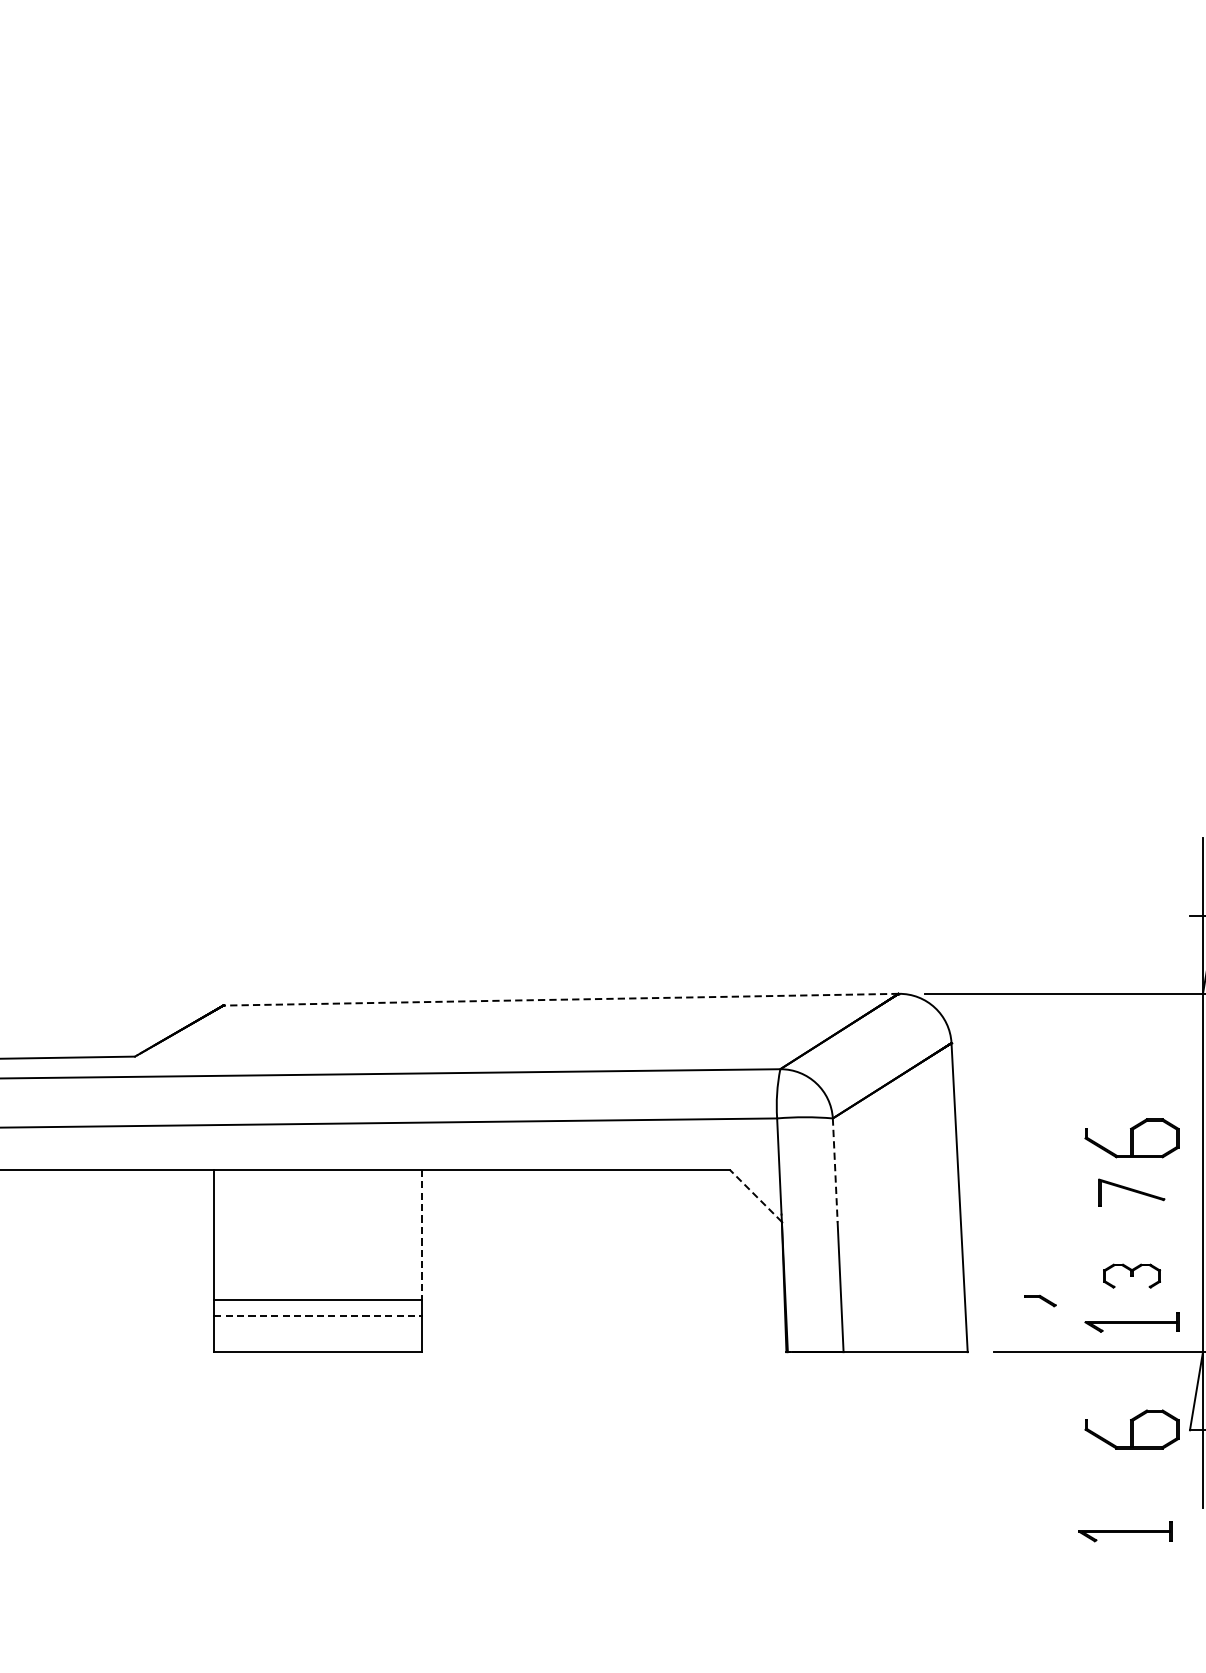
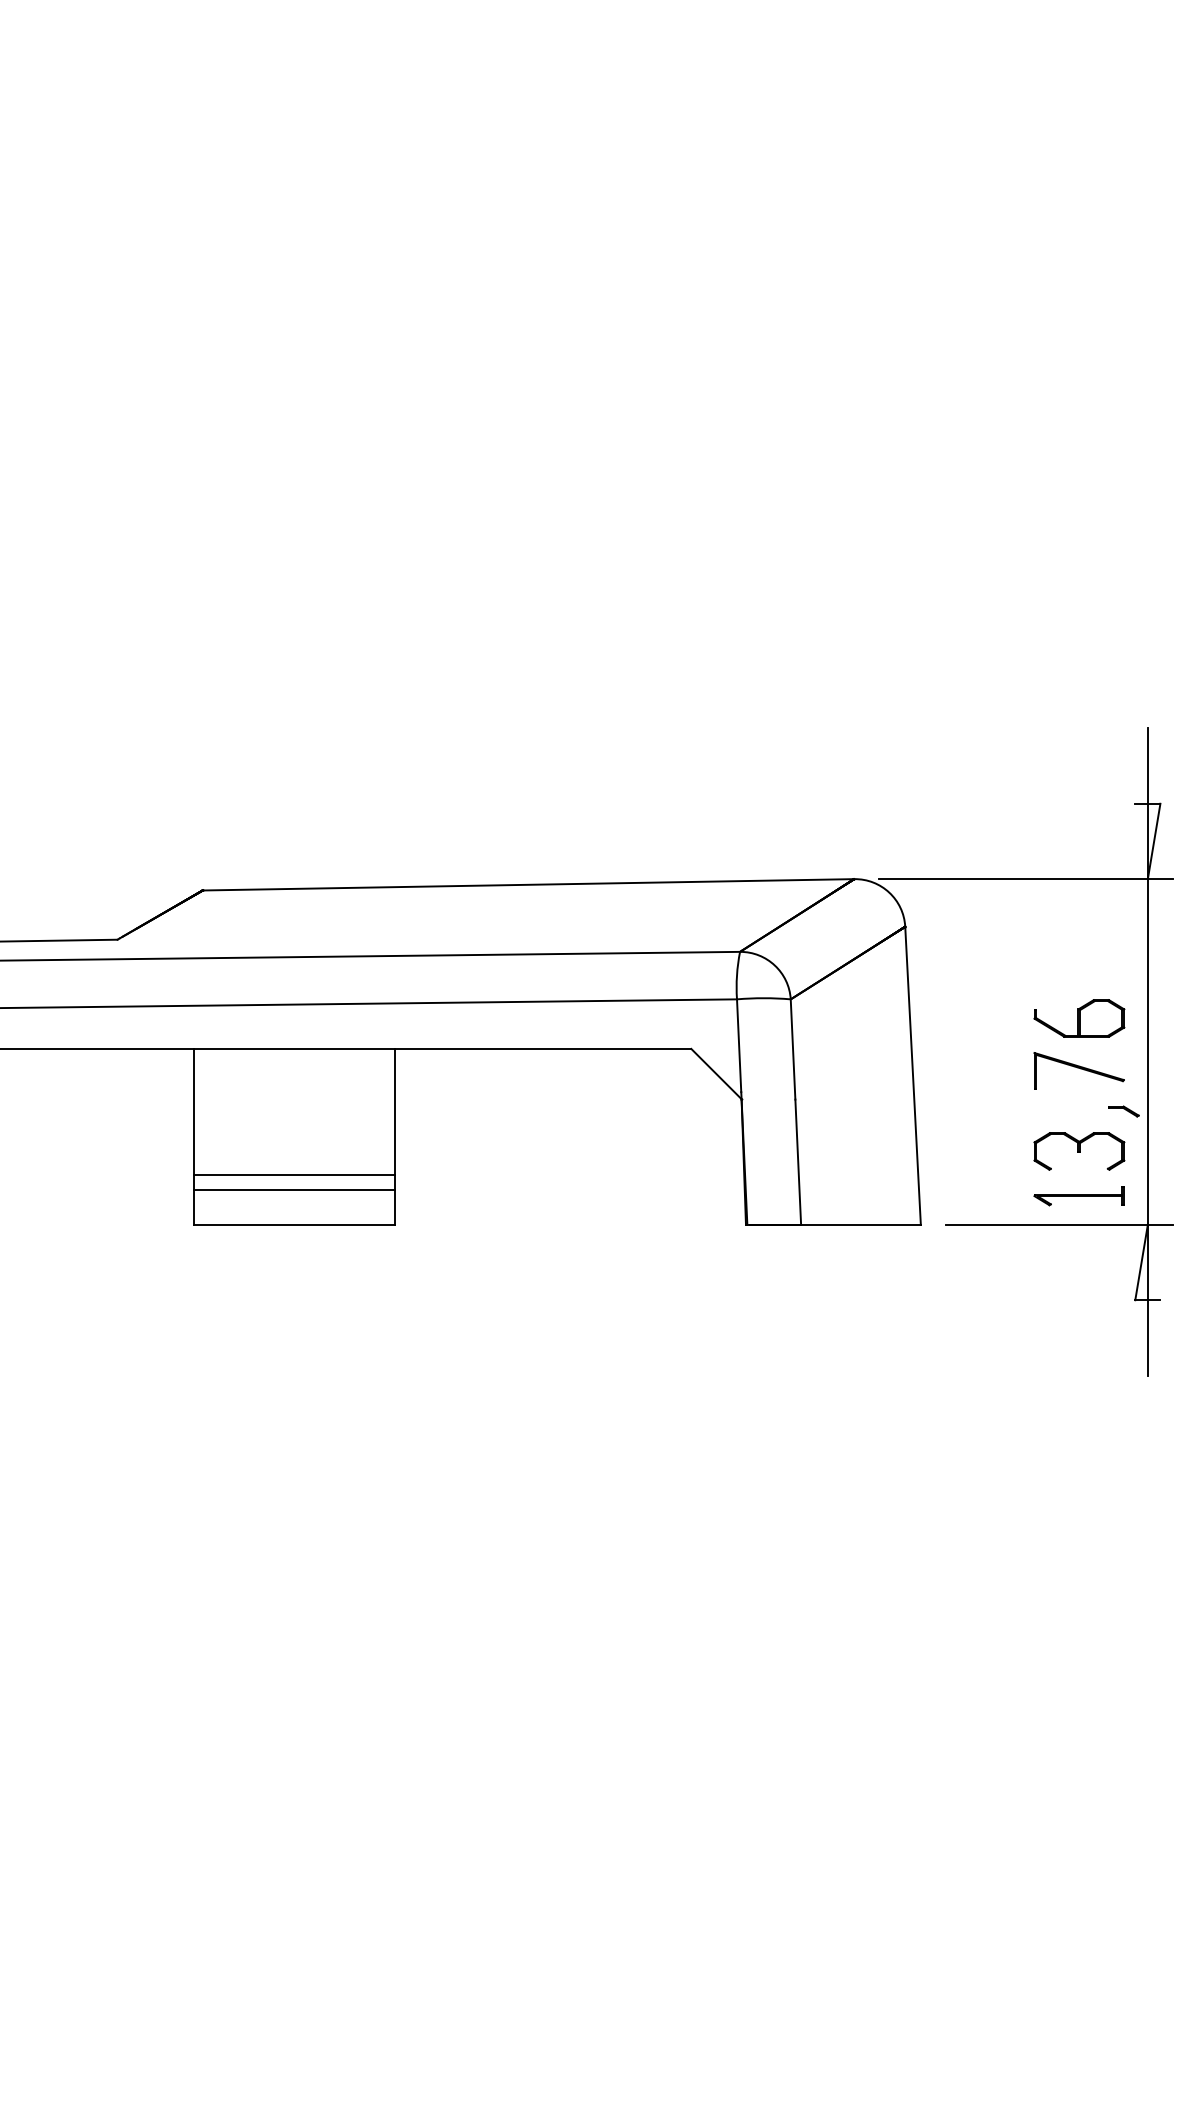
line: (561, 999) -> (528, 884), dashed -> solid
line: (835, 1170) -> (793, 1049), dashed -> solid
part: (1131, 1192) -> (1078, 1070), size x1.43
line: (755, 1196) -> (716, 1074), dashed -> solid
line: (422, 1234) -> (394, 1111), dashed -> solid
part: (1132, 1276) -> (1079, 1151), size x1.67
part: (1039, 1301) -> (1123, 1111), moved
line: (318, 1315) -> (294, 1189), dashed -> solid
part: (1132, 1429) -> (1079, 1299), removed
part: (1124, 1532) -> (1072, 1398), removed

